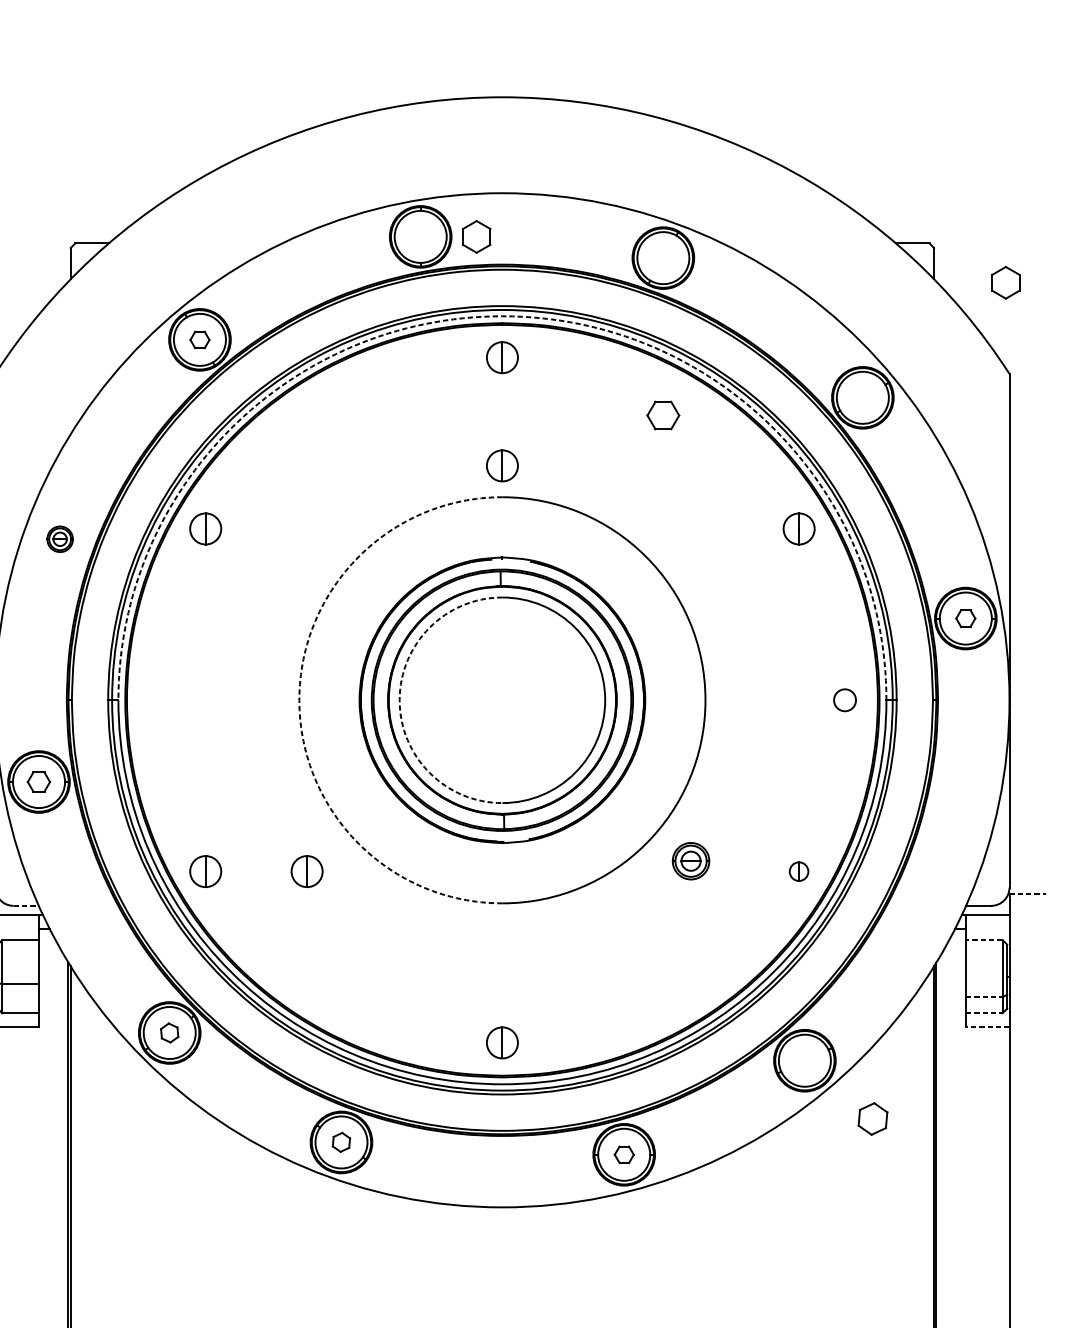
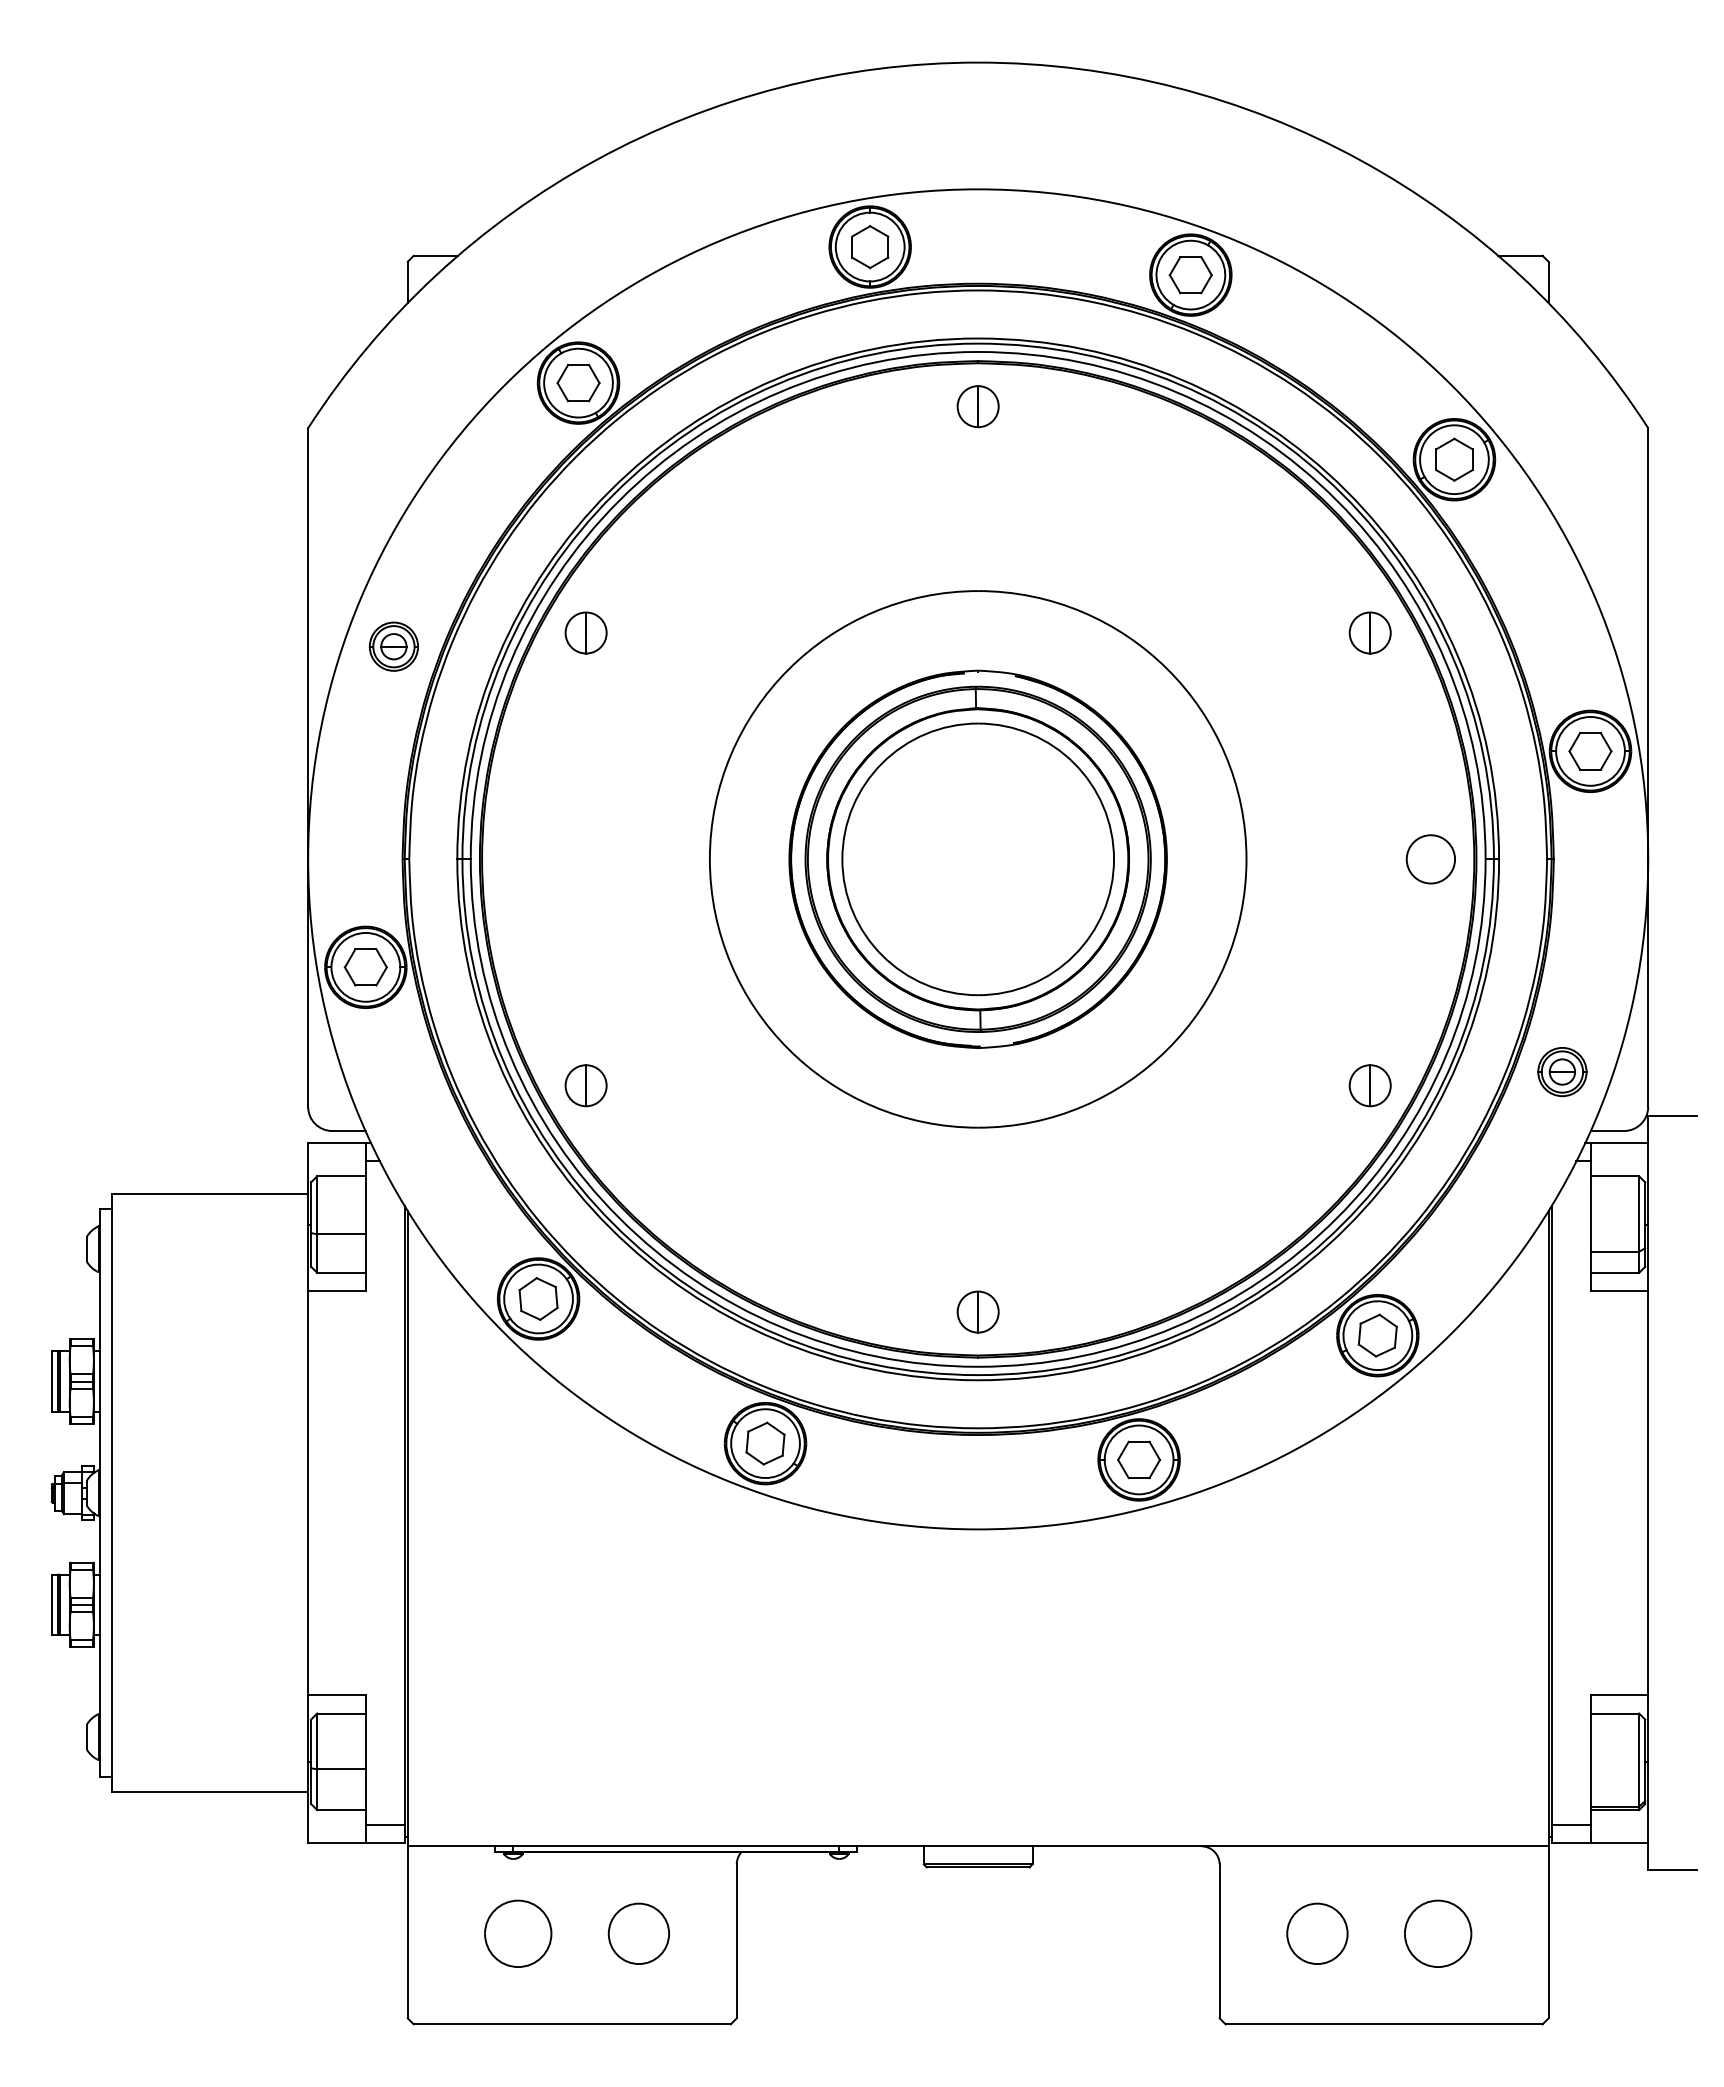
part: (476, 237) -> (870, 247), moved
part: (1005, 282) -> (1454, 459), moved
arc: (502, 315) -> (978, 351), dashed -> solid
part: (199, 340) -> (578, 383), size x1.67
part: (663, 415) -> (1190, 275), moved
part: (501, 465) -> (977, 549), removed
part: (59, 539) -> (393, 646), size x1.43
part: (965, 618) -> (1590, 751), size x1.67
arc: (299, 700) -> (709, 859), dashed -> solid
arc: (399, 700) -> (842, 859), dashed -> solid
circle: (844, 700) -> (1430, 859), size x1.67
part: (38, 782) -> (365, 967), size x1.43
part: (691, 861) -> (1562, 1072), moved
part: (306, 871) -> (719, 1085), removed
part: (798, 871) -> (1369, 1085), size x1.67
line: (1027, 894) -> (1672, 1115), dashed -> solid
line: (26, 906) -> (349, 1131), dashed -> solid
line: (983, 940) -> (1614, 1176), dashed -> solid
line: (984, 997) -> (1615, 1251), dashed -> solid
line: (984, 1012) -> (1615, 1272), dashed -> solid
line: (987, 1026) -> (1619, 1290), dashed -> solid
part: (169, 1032) -> (538, 1298), size x1.67
part: (872, 1118) -> (1377, 1335), moved
part: (341, 1142) -> (765, 1443), size x1.67
part: (624, 1154) -> (1139, 1459), size x1.67

